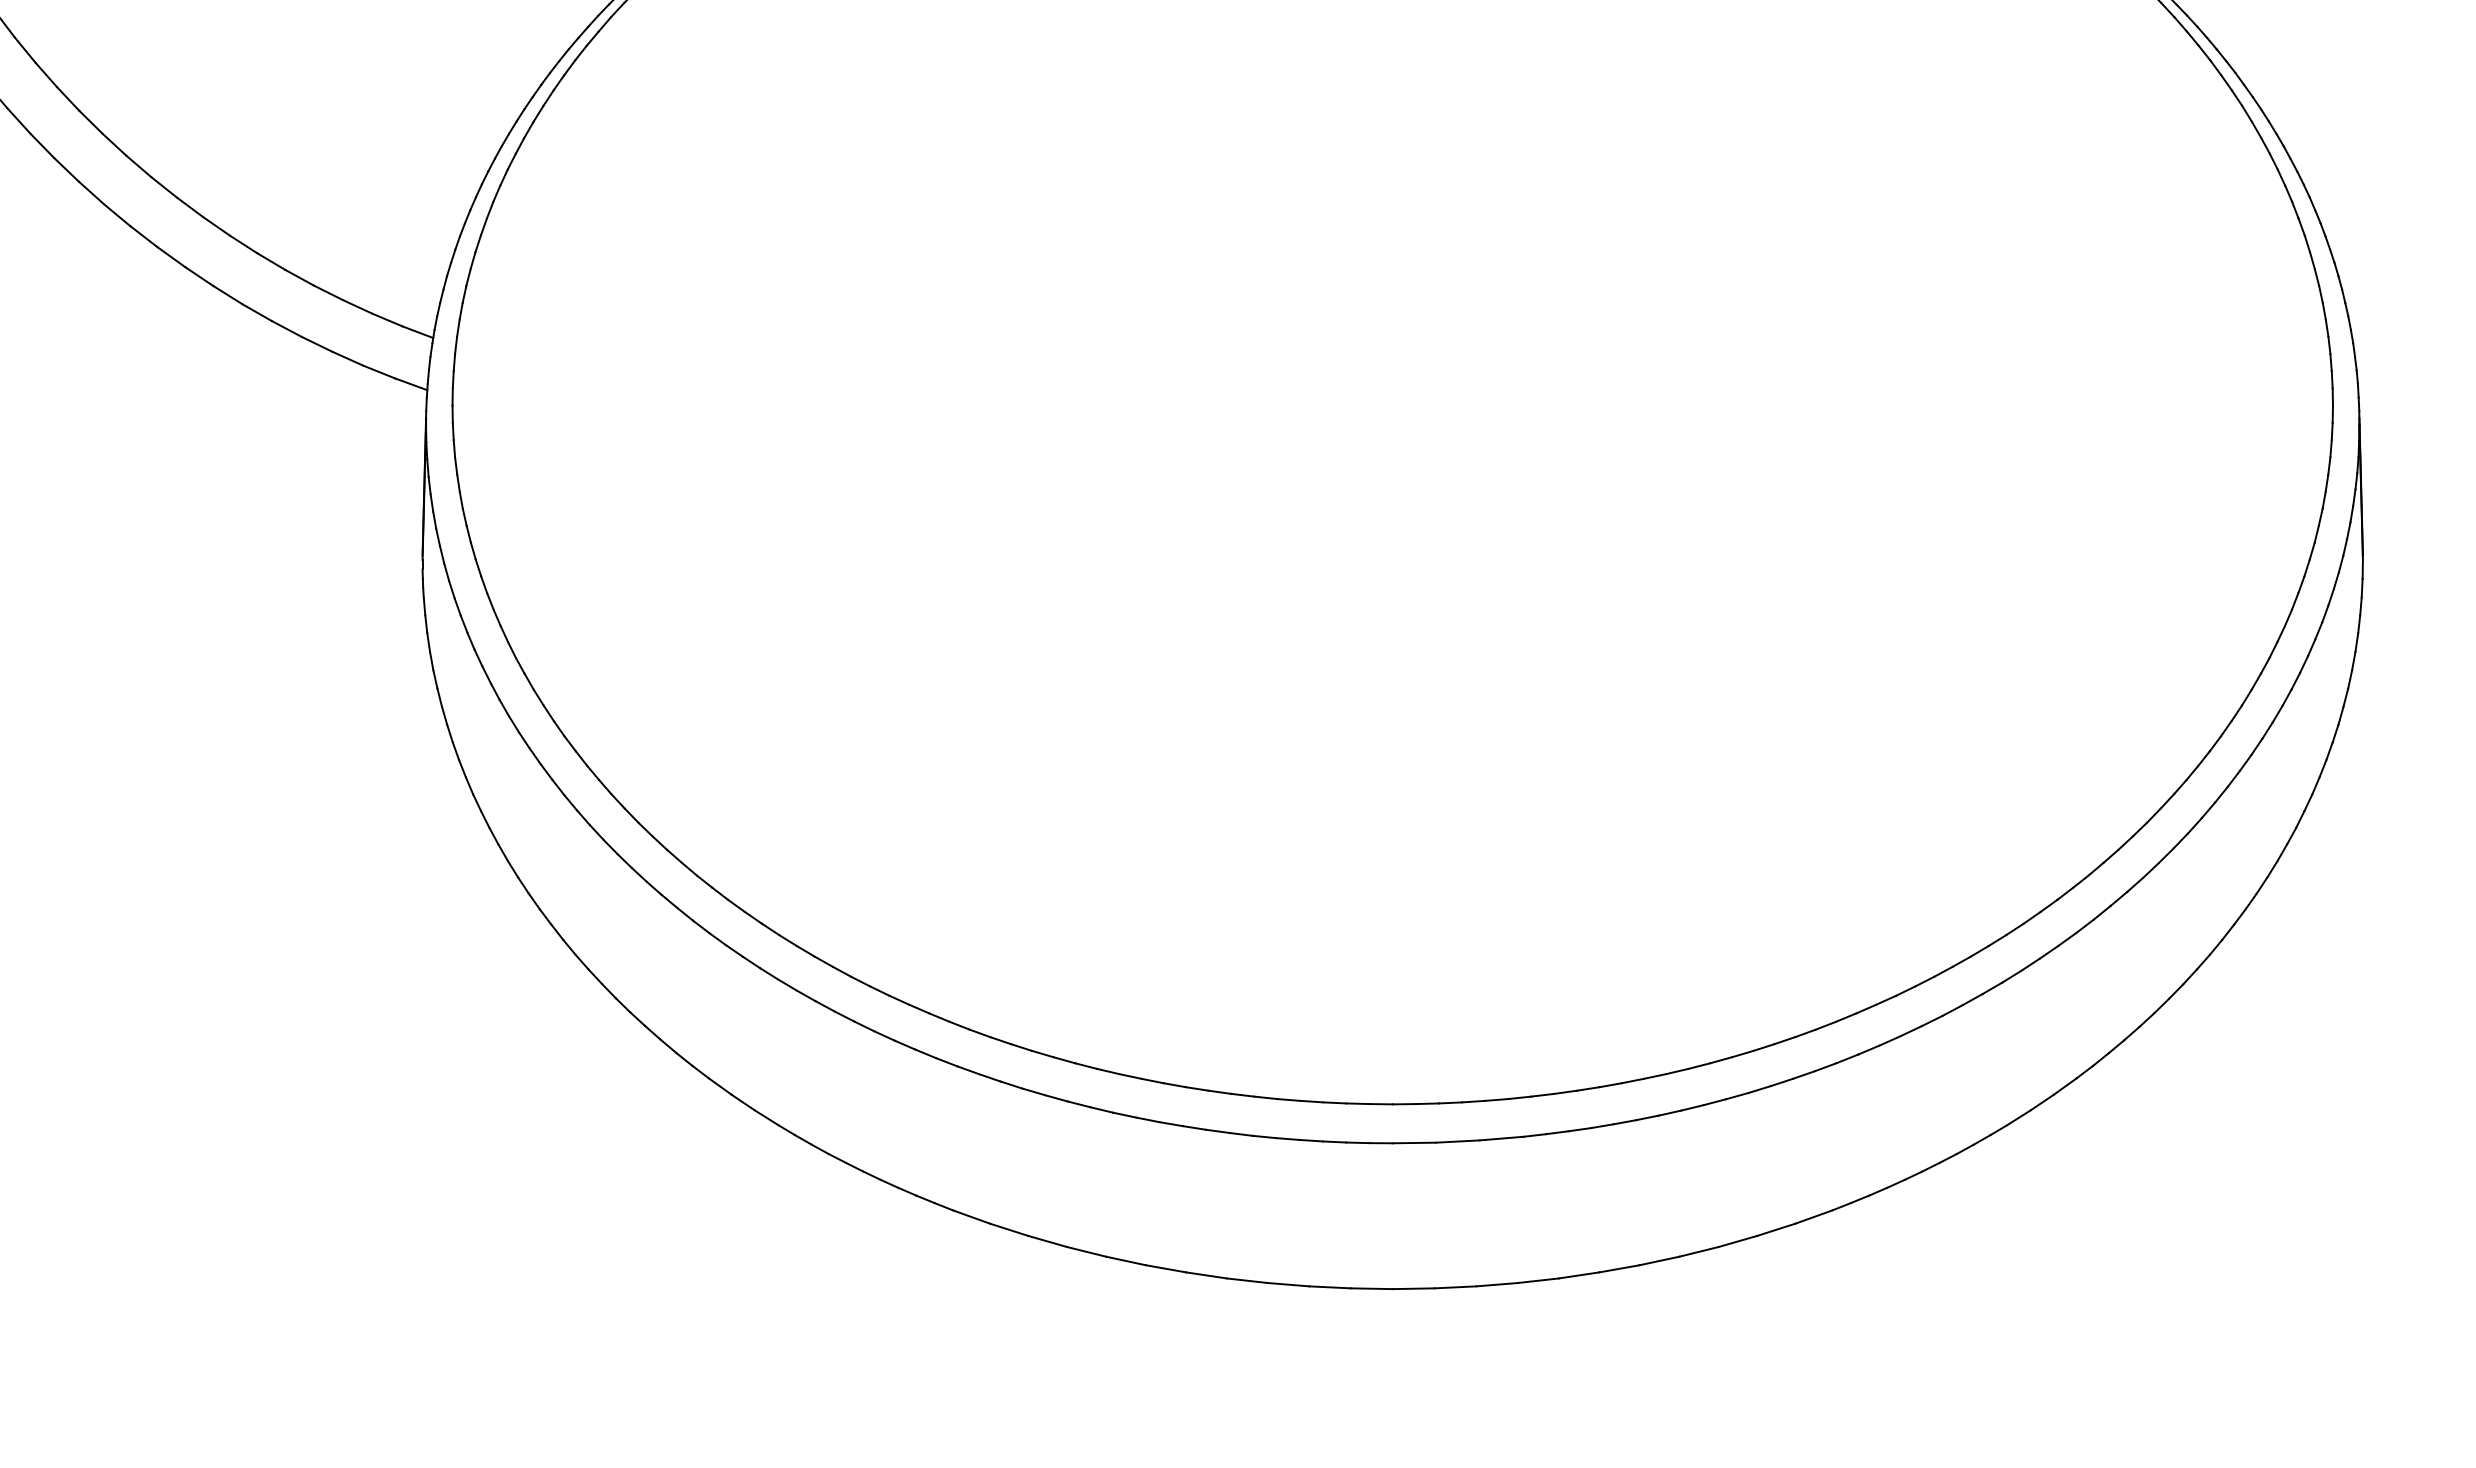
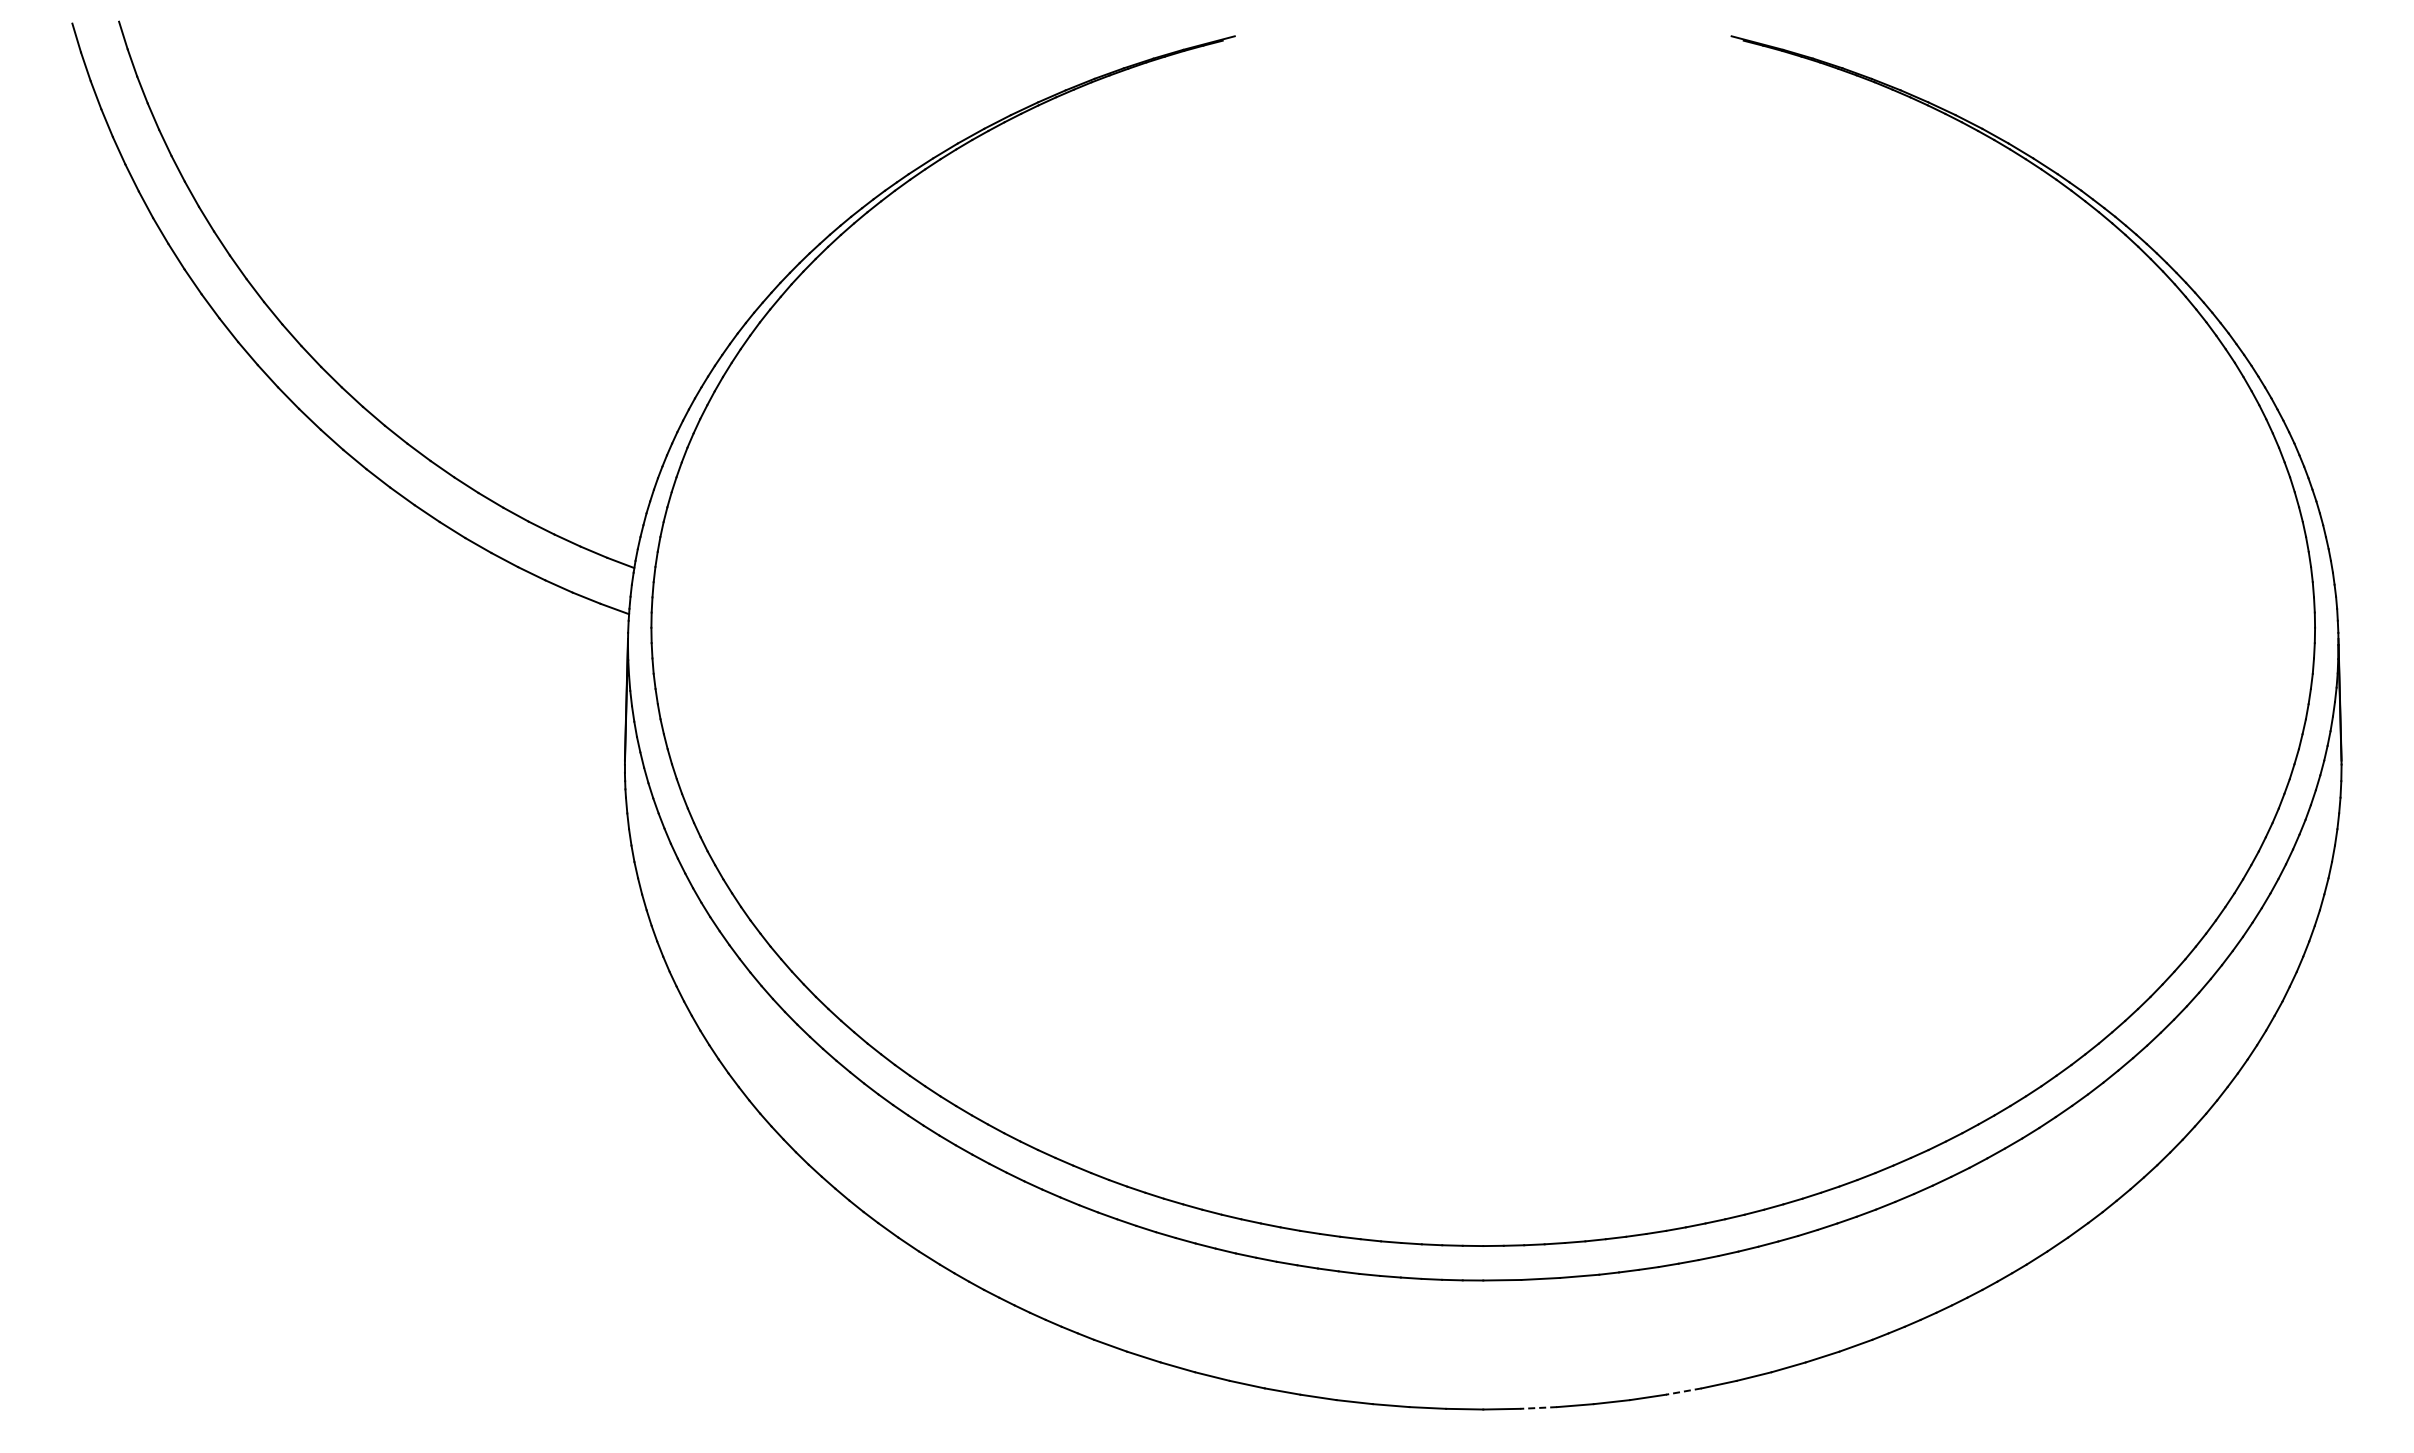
line: (1619, 1268) -> (1683, 1391), solid -> dashed
line: (1455, 1286) -> (1538, 1407), solid -> dashed

